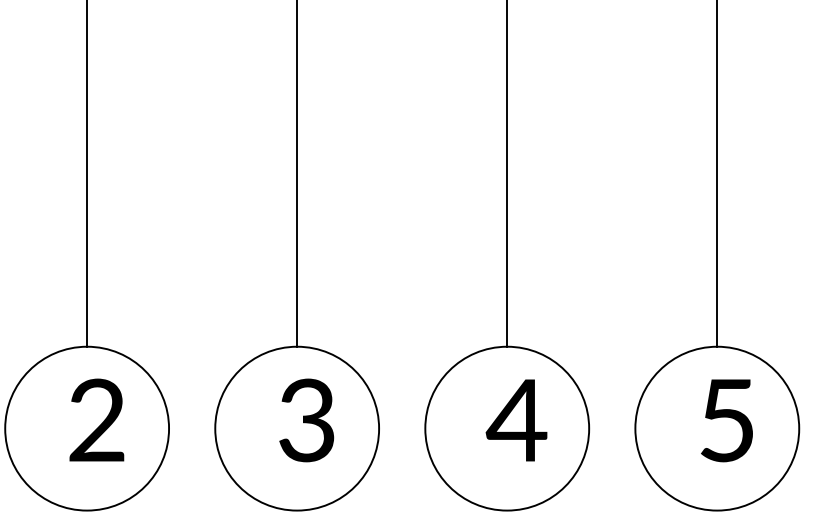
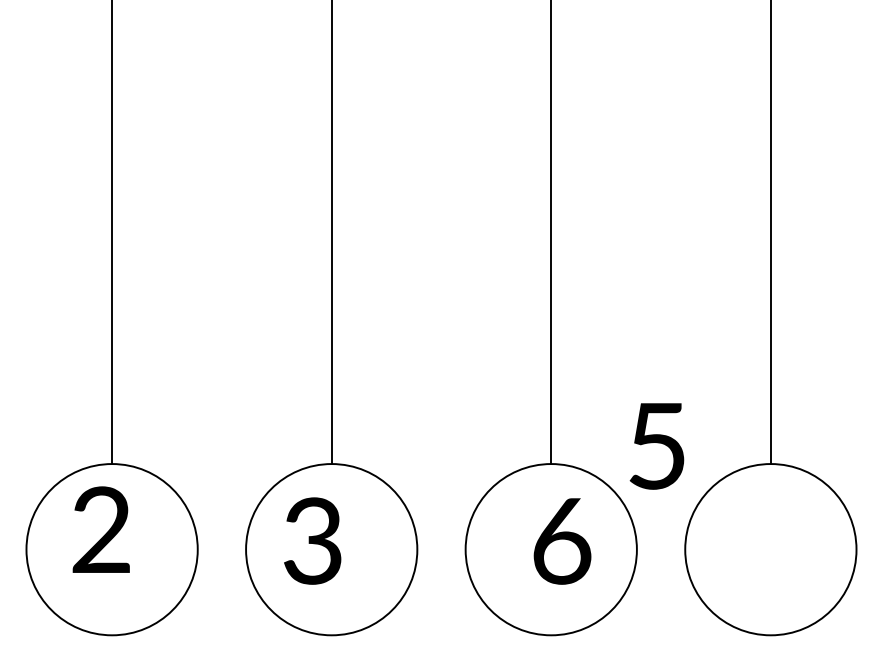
text: (96, 419) -> (100, 529), moved
text: (306, 419) -> (312, 540), moved
text: (516, 420) -> (560, 541), 4 -> 6
text: (726, 420) -> (656, 446), moved

